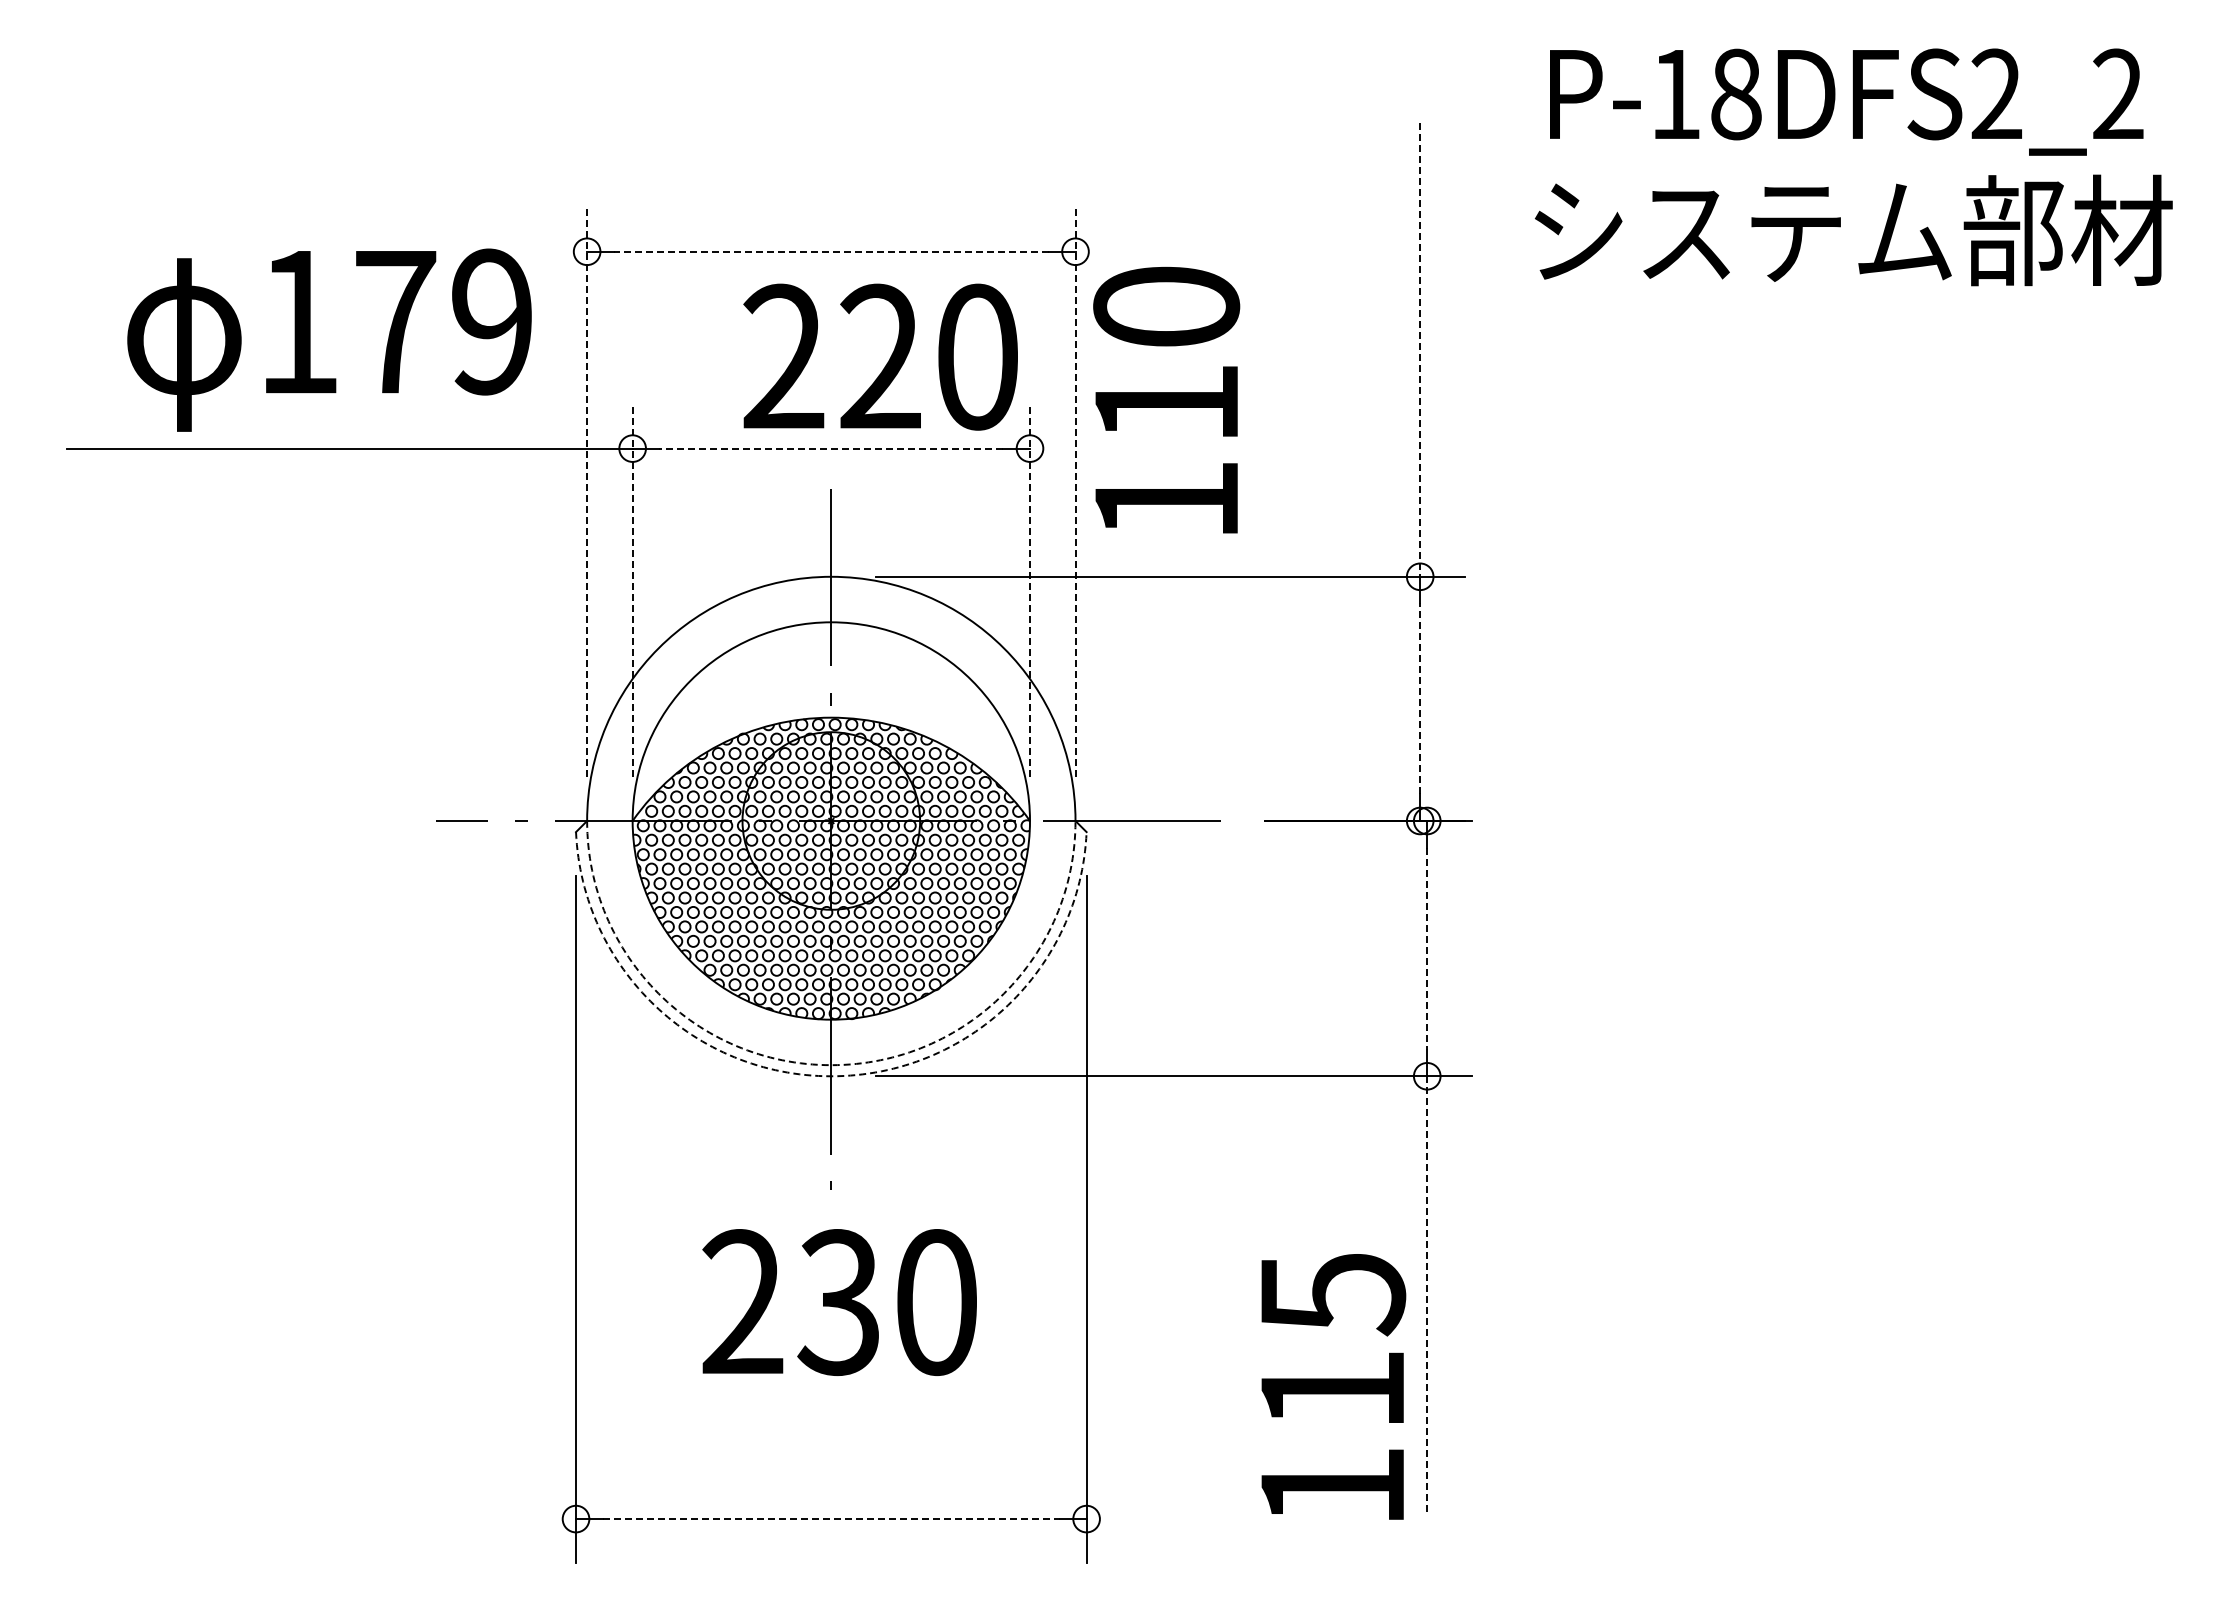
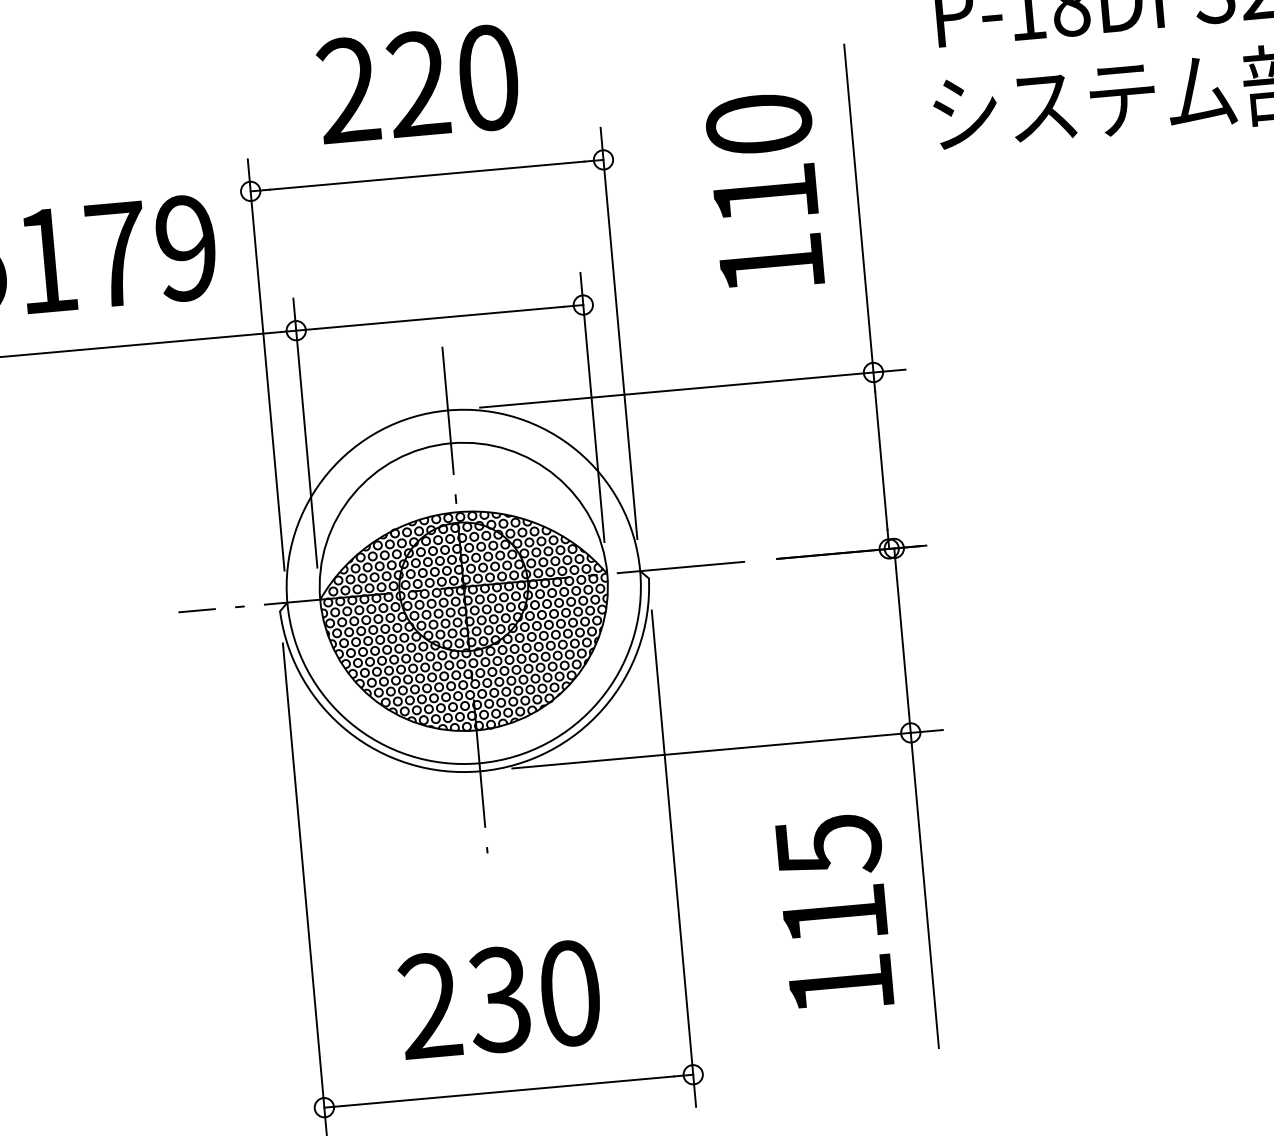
line: (831, 251) -> (427, 175), dashed -> solid
line: (1420, 349) -> (859, 208), dashed -> solid
text: (880, 356) -> (418, 83), moved
text: (1166, 399) -> (765, 191), moved
line: (830, 448) -> (439, 317), dashed -> solid
line: (587, 491) -> (266, 364), dashed -> solid
line: (1075, 491) -> (618, 333), dashed -> solid
line: (632, 589) -> (305, 432), dashed -> solid
line: (1030, 589) -> (592, 406), dashed -> solid
line: (1420, 698) -> (881, 460), dashed -> solid
line: (1427, 949) -> (902, 641), dashed -> solid
arc: (831, 1065) -> (479, 763), dashed -> solid
arc: (831, 1076) -> (480, 771), dashed -> solid
line: (1427, 1293) -> (924, 889), dashed -> solid
text: (839, 1302) -> (500, 999), moved
text: (1333, 1386) -> (835, 912), moved
line: (831, 1519) -> (508, 1091), dashed -> solid

